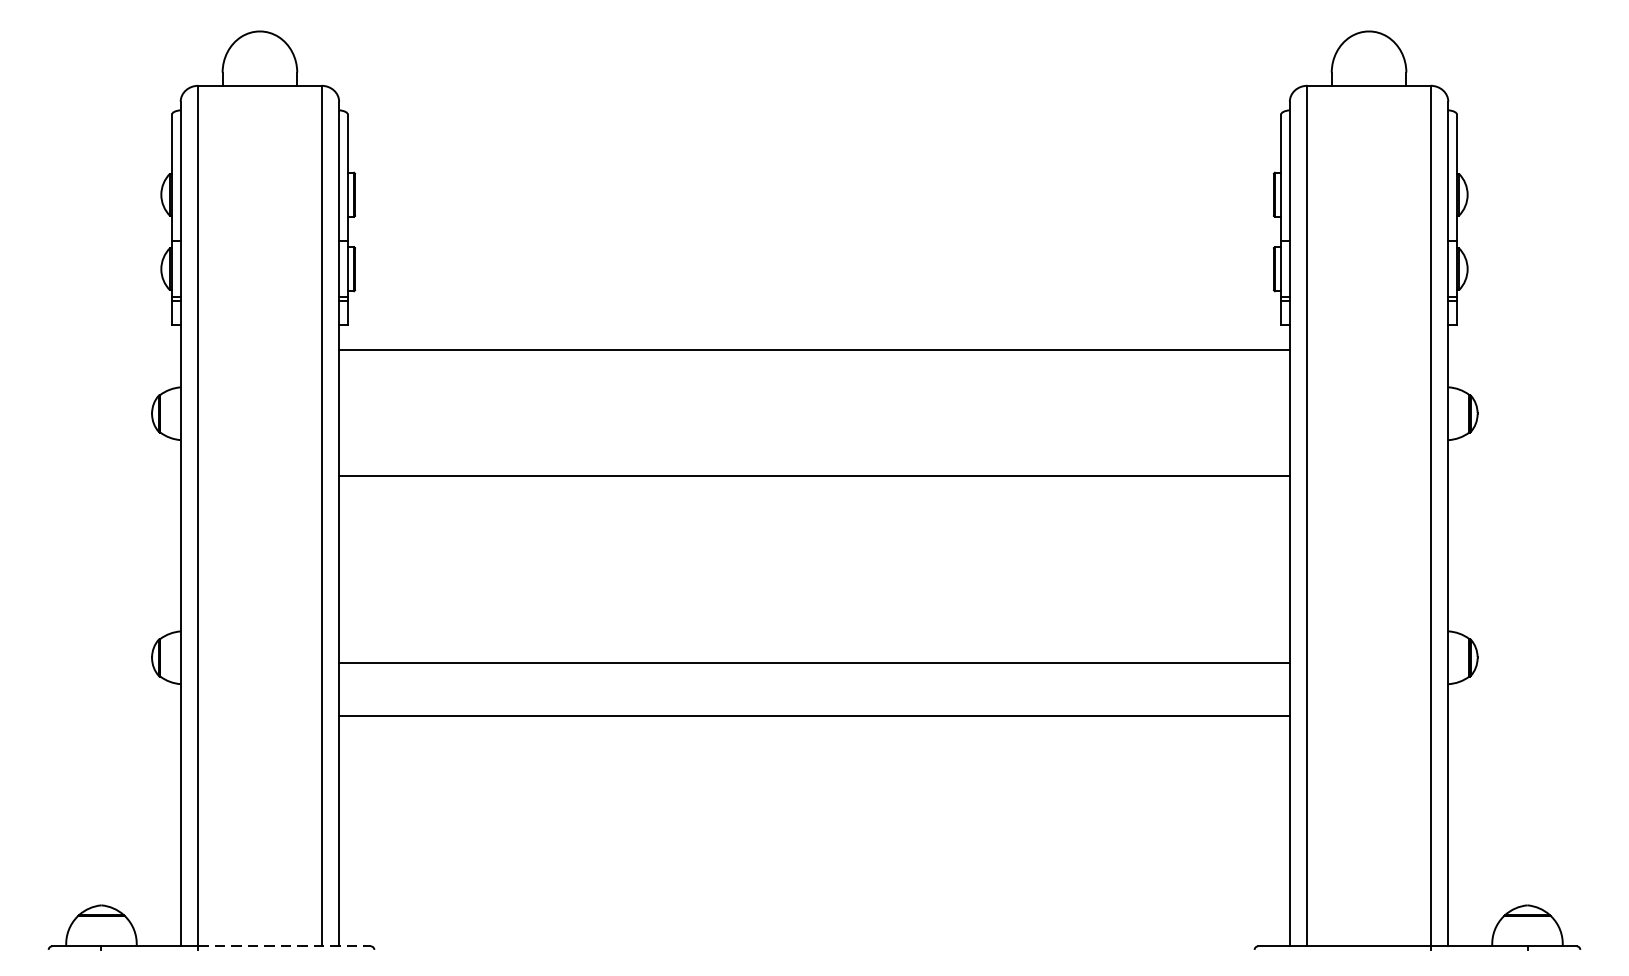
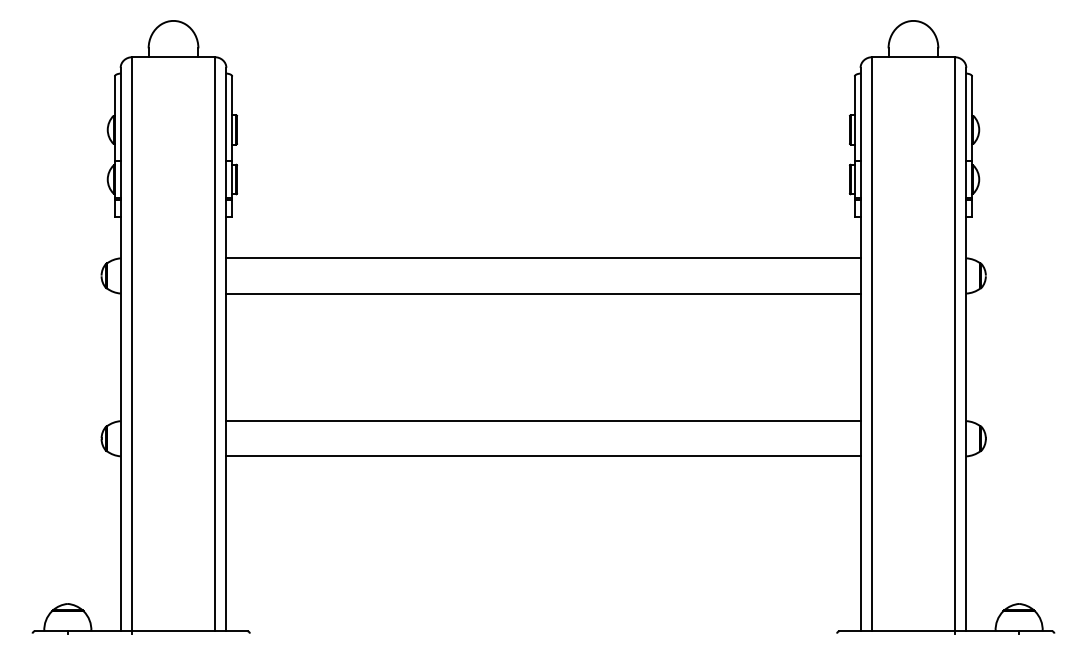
line: (814, 350) -> (543, 258), moved
line: (814, 476) -> (543, 293), moved
line: (814, 663) -> (543, 421), moved
line: (814, 715) -> (543, 456), moved
line: (283, 946) -> (189, 631), dashed -> solid

